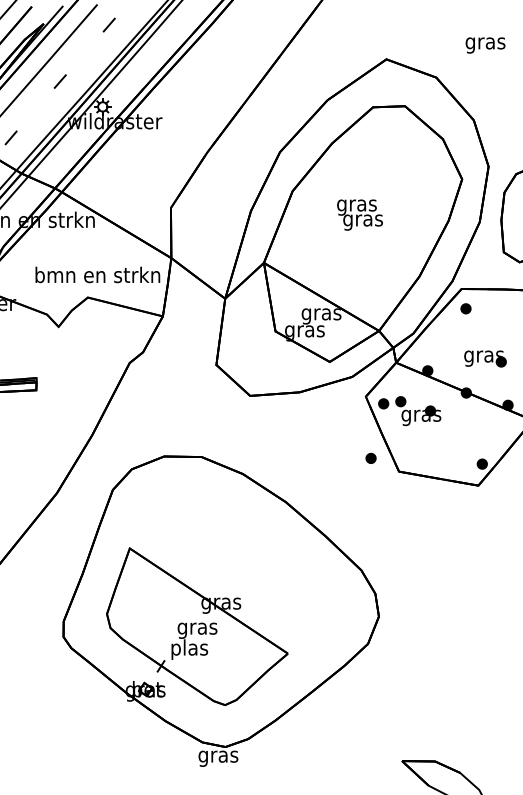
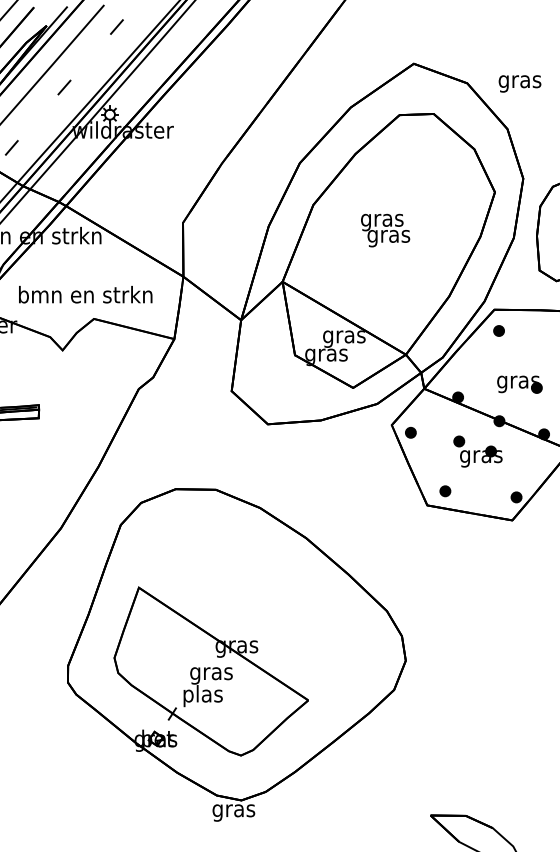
text: (485, 45) -> (519, 83), moved
text: (97, 274) -> (85, 294), moved
part: (417, 411) -> (477, 451), moved
part: (371, 458) -> (445, 491), moved

